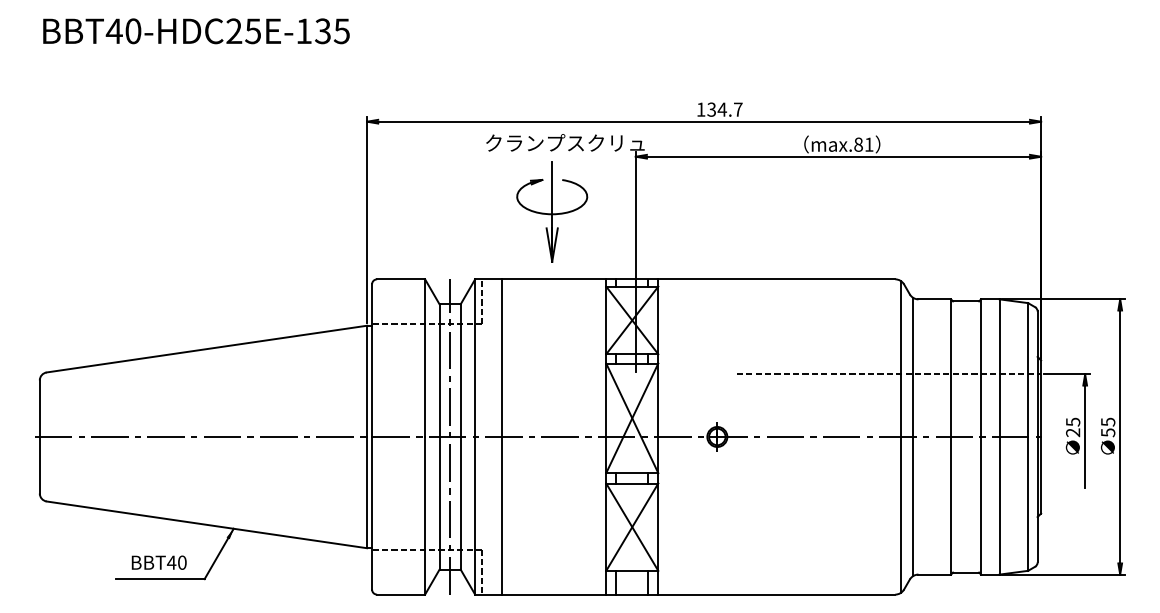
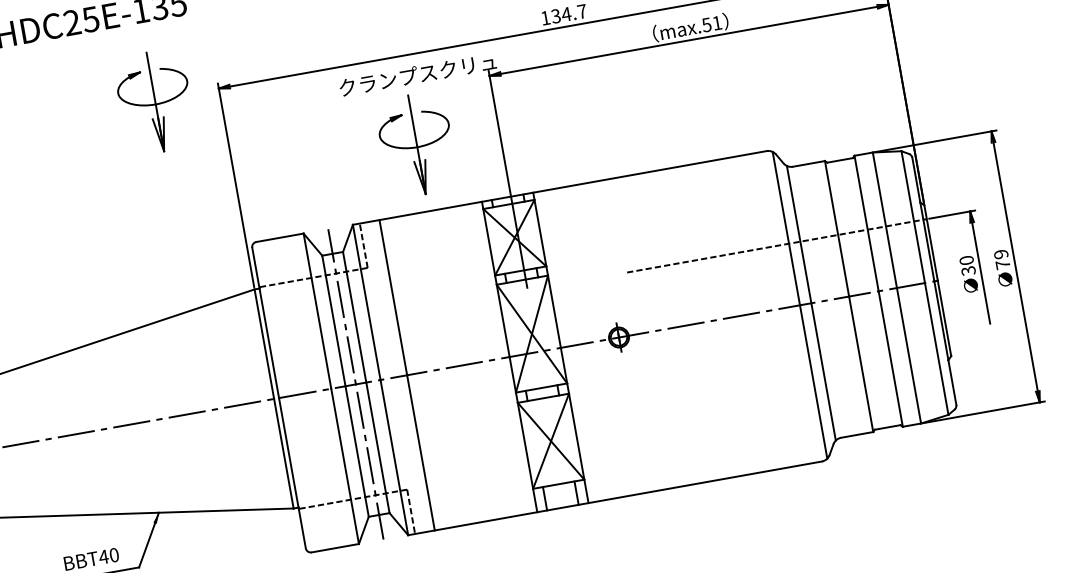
part: (302, 123) -> (155, 101), added
text: (858, 144) -> (706, 24), max.81 -> max.51
text: (1073, 427) -> (968, 265), 25 -> 30
text: (1108, 427) -> (1002, 259), 55 -> 79

